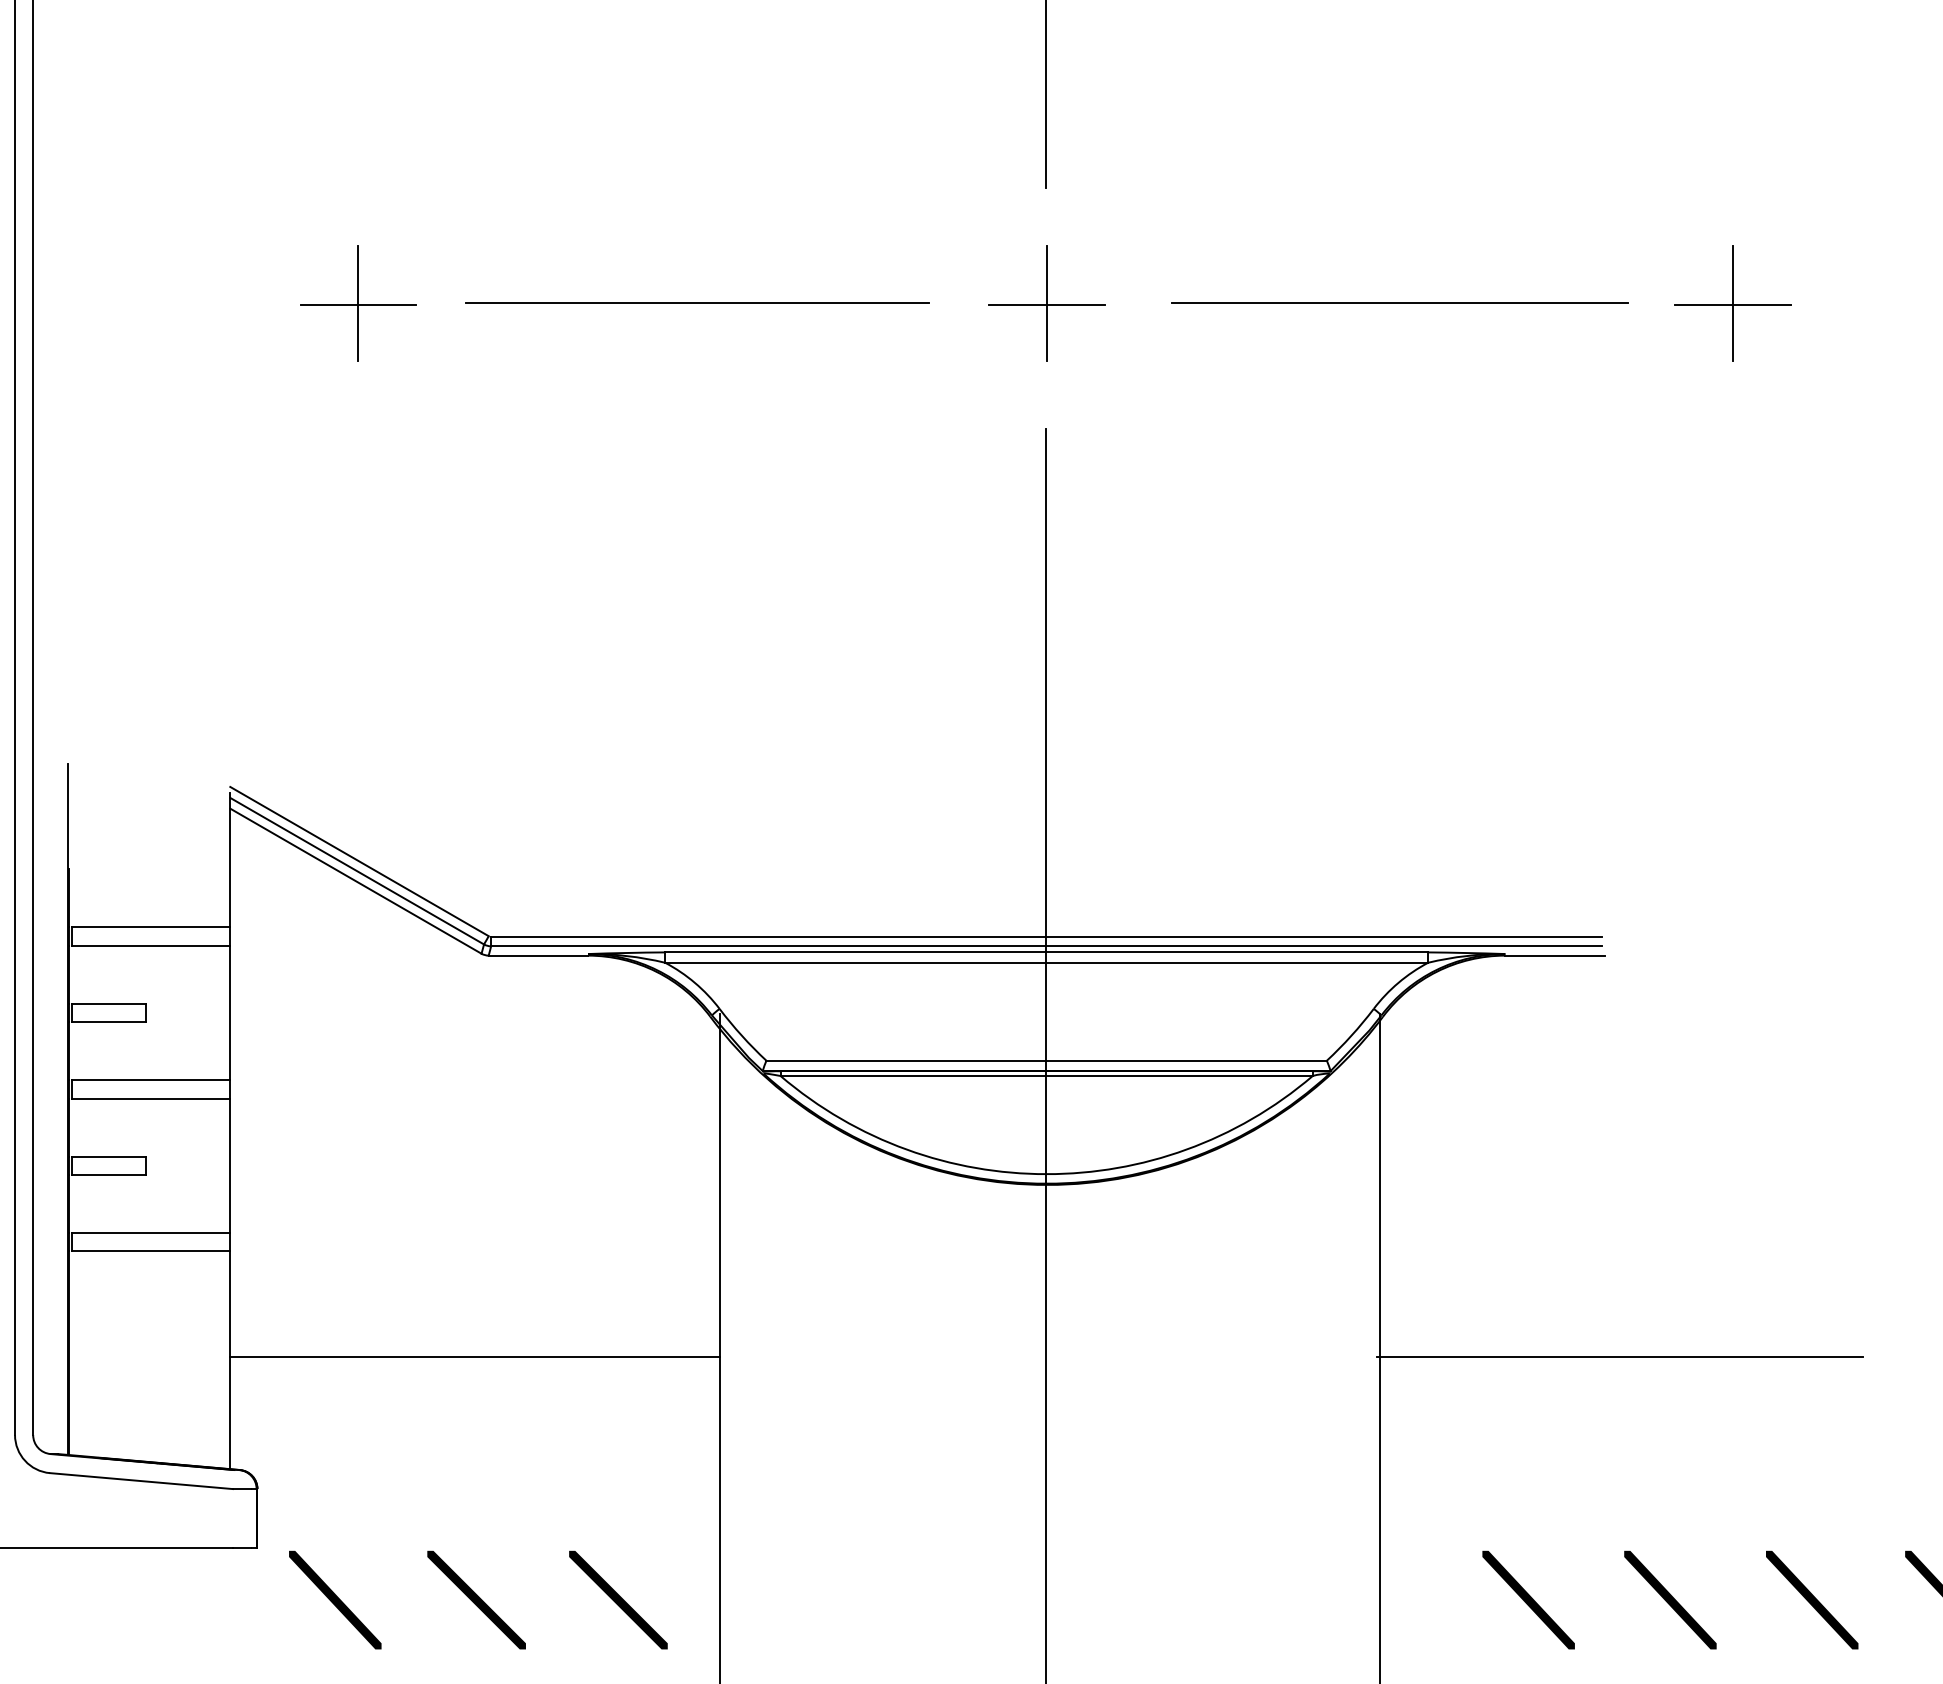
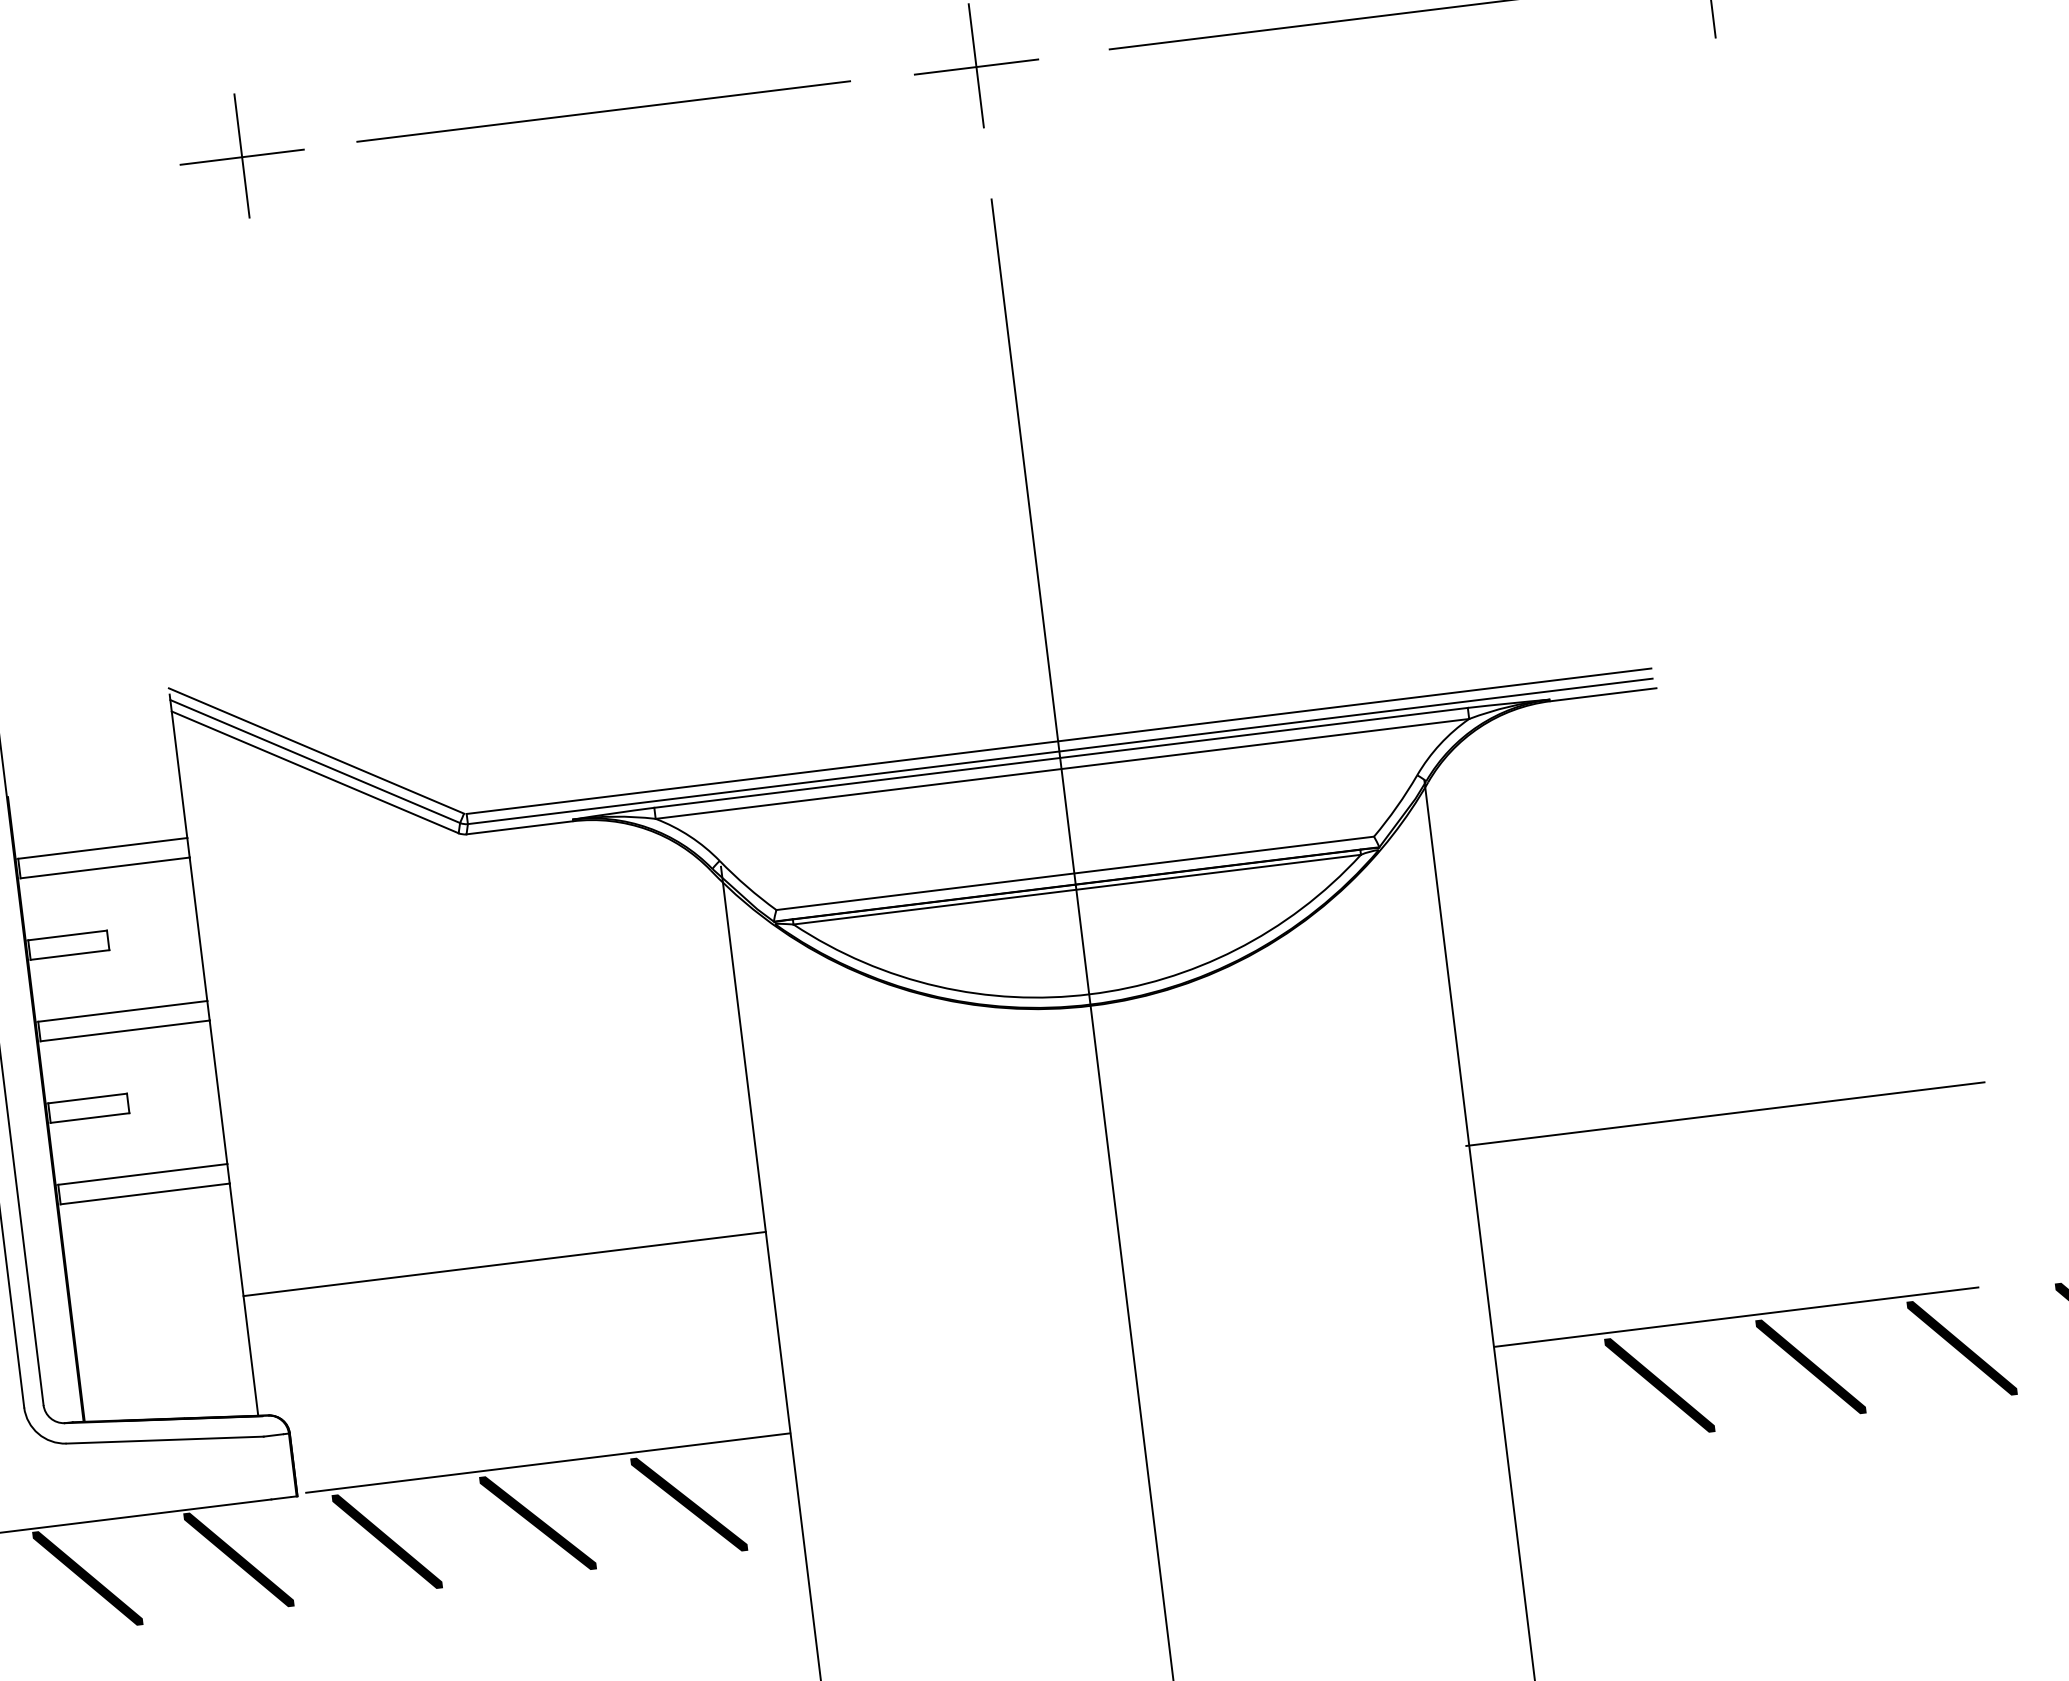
line: (492, 1545) -> (547, 1462), added
line: (1607, 1545) -> (1736, 1316), added
fill: (54, 1599) -> (87, 1577), added
fill: (195, 1599) -> (238, 1559), added

